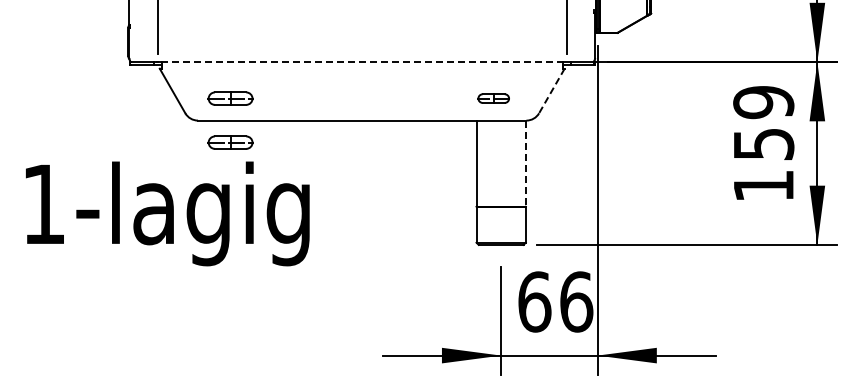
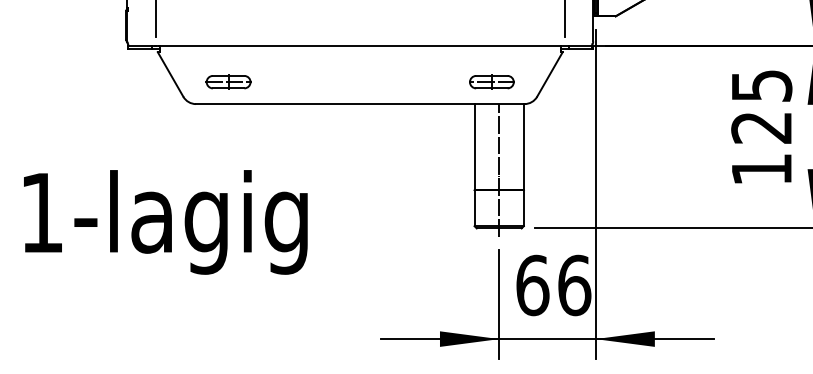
line: (362, 62) -> (360, 46), dashed -> solid
line: (551, 90) -> (549, 74), dashed -> solid
part: (493, 98) -> (491, 82), size x1.43
text: (763, 123) -> (761, 107), 159 -> 125
part: (230, 142) -> (228, 126), removed
line: (525, 164) -> (523, 148), dashed -> solid
line: (501, 186) -> (499, 170), added
text: (167, 213) -> (165, 222), moved

